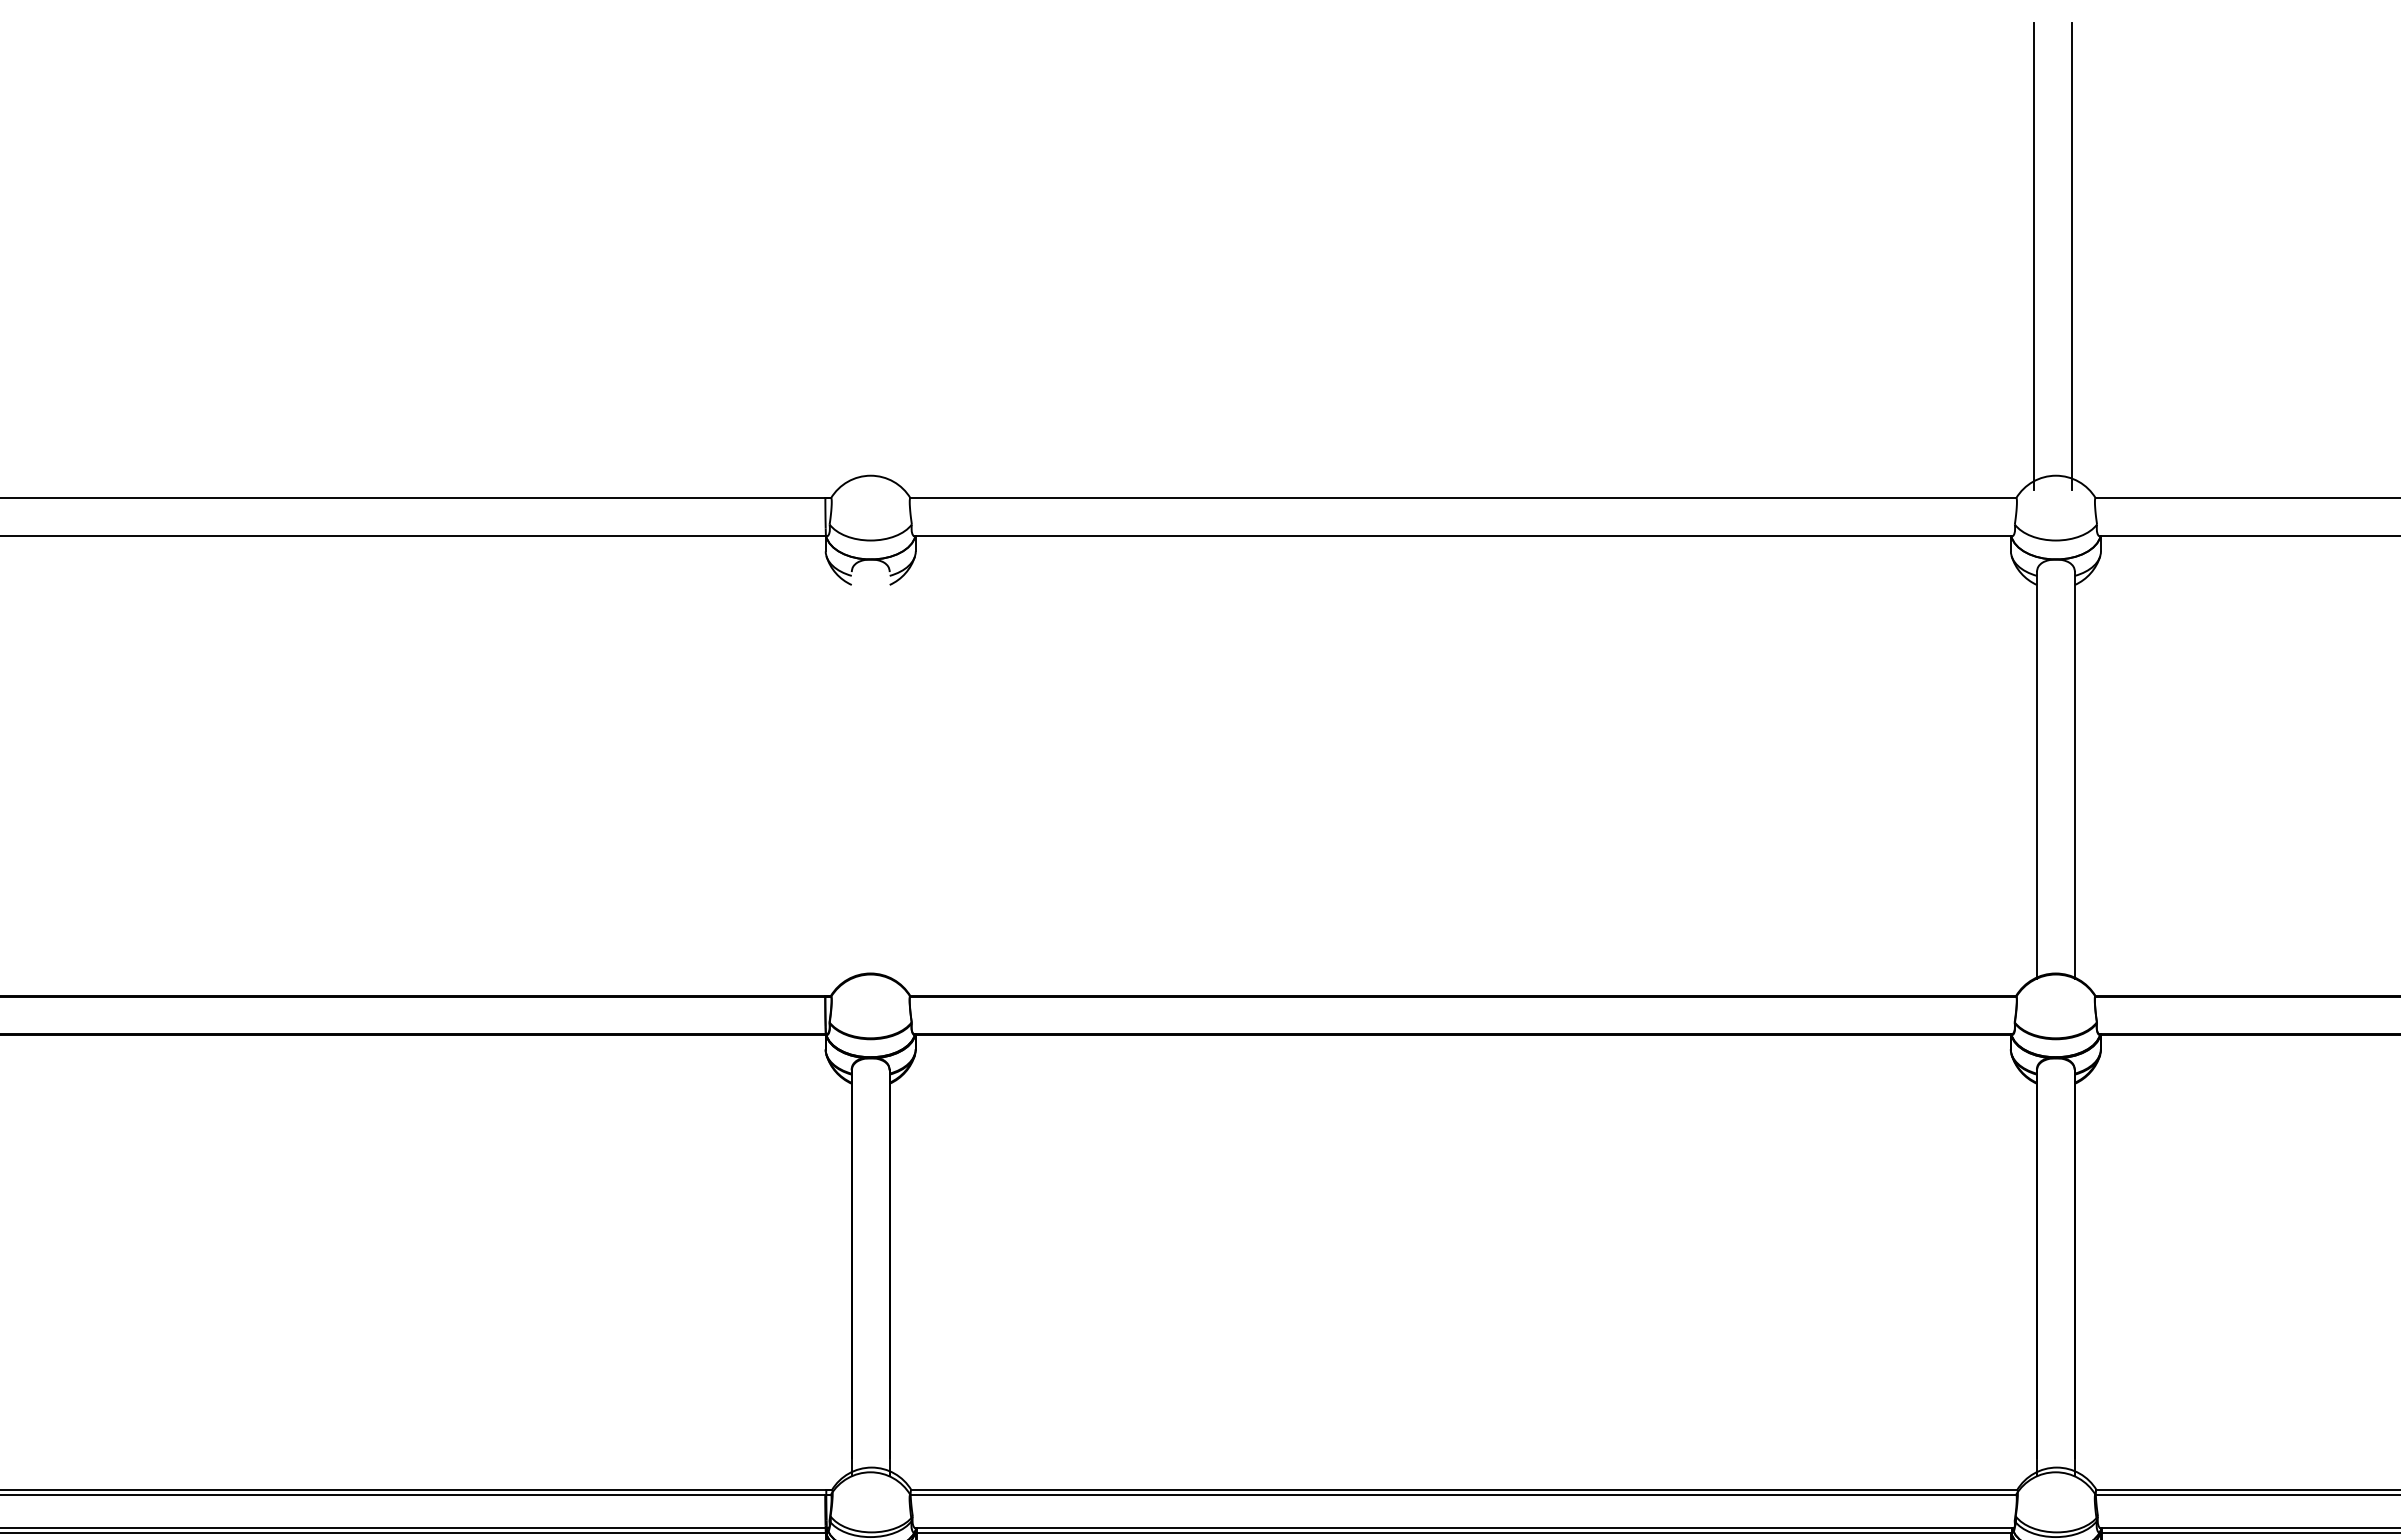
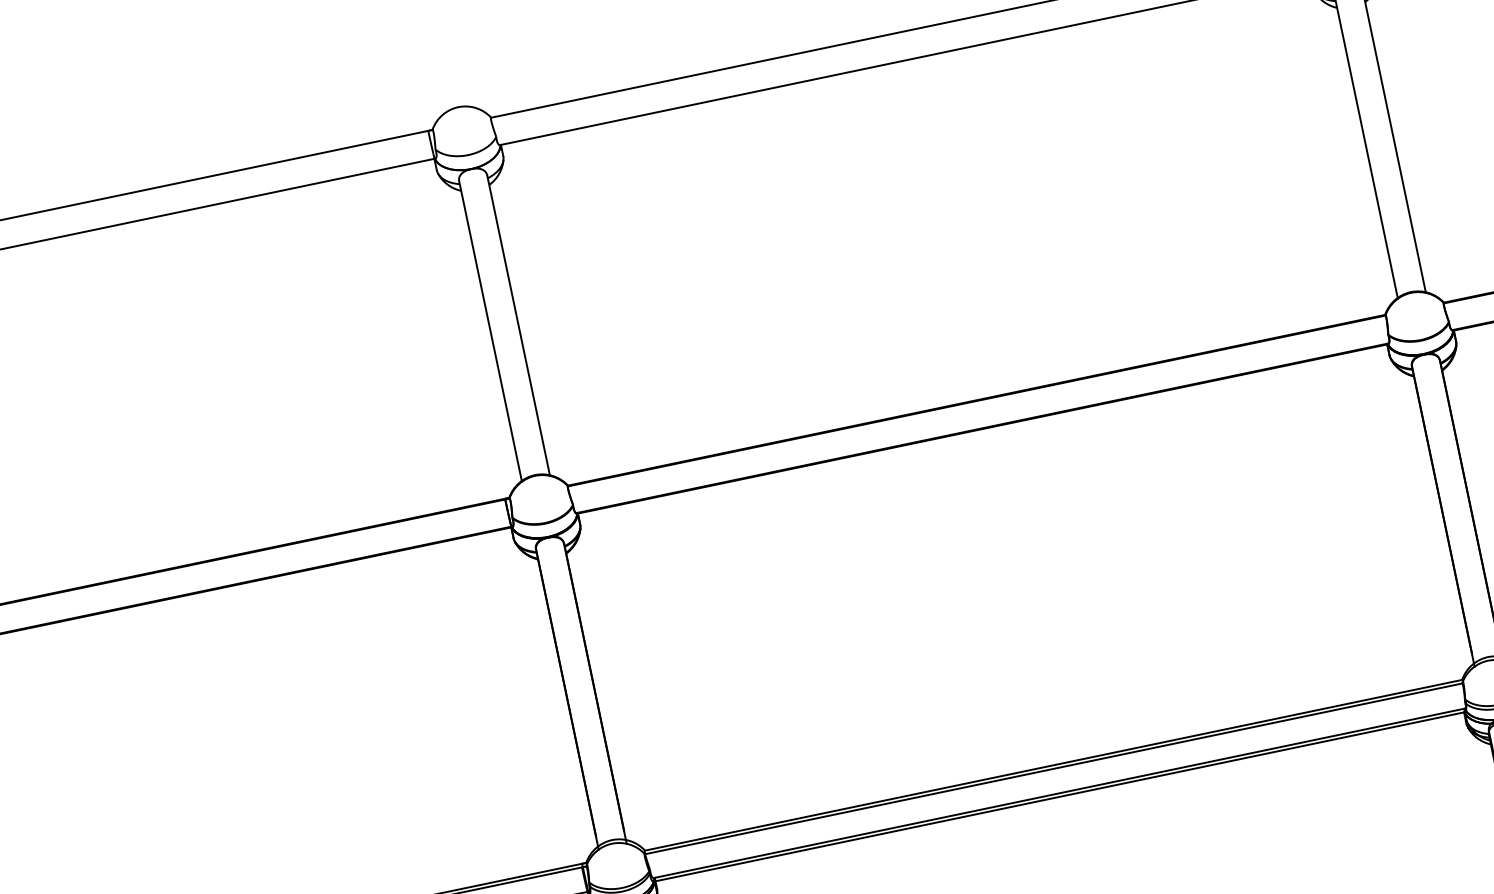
line: (851, 775) -> (490, 331), added
line: (889, 775) -> (518, 325), added

